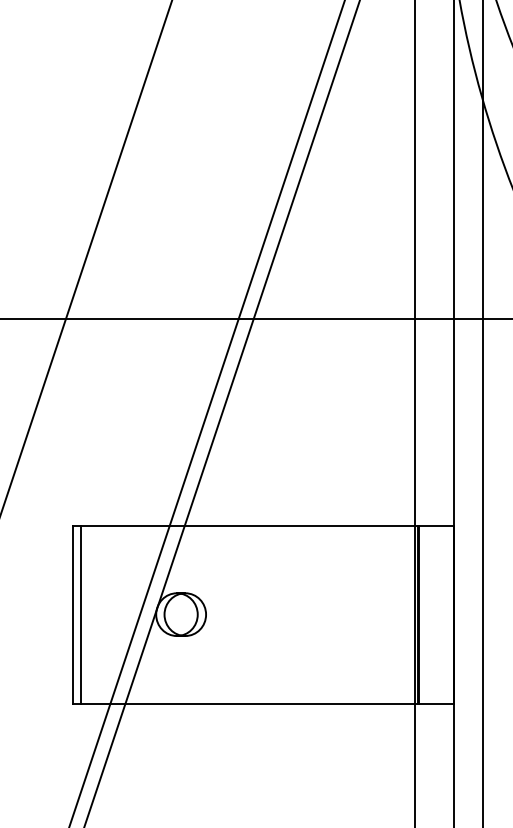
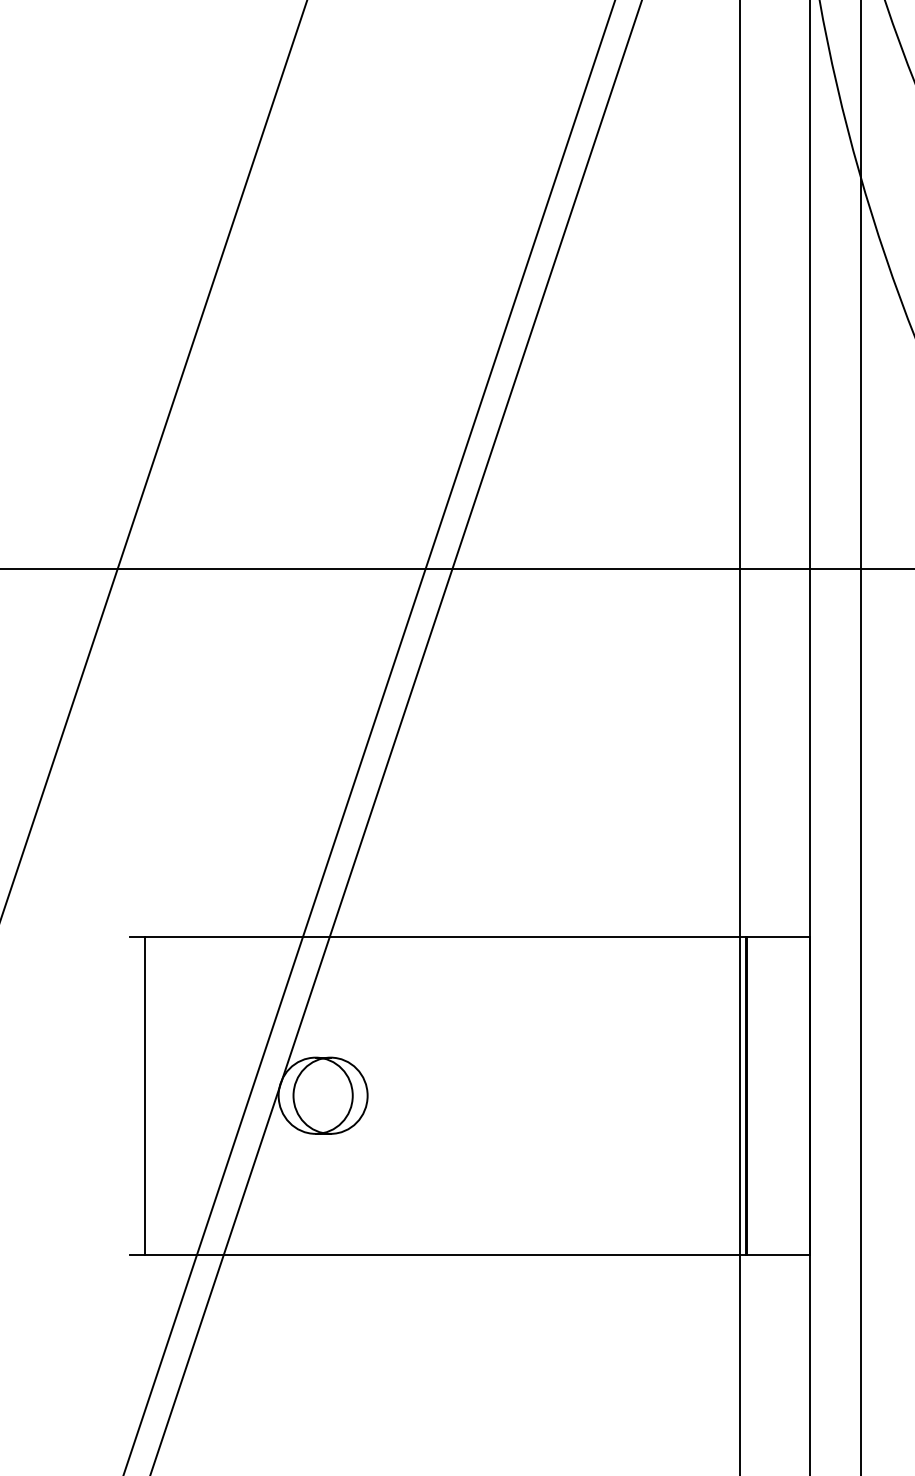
line: (73, 614) -> (131, 1095), removed

